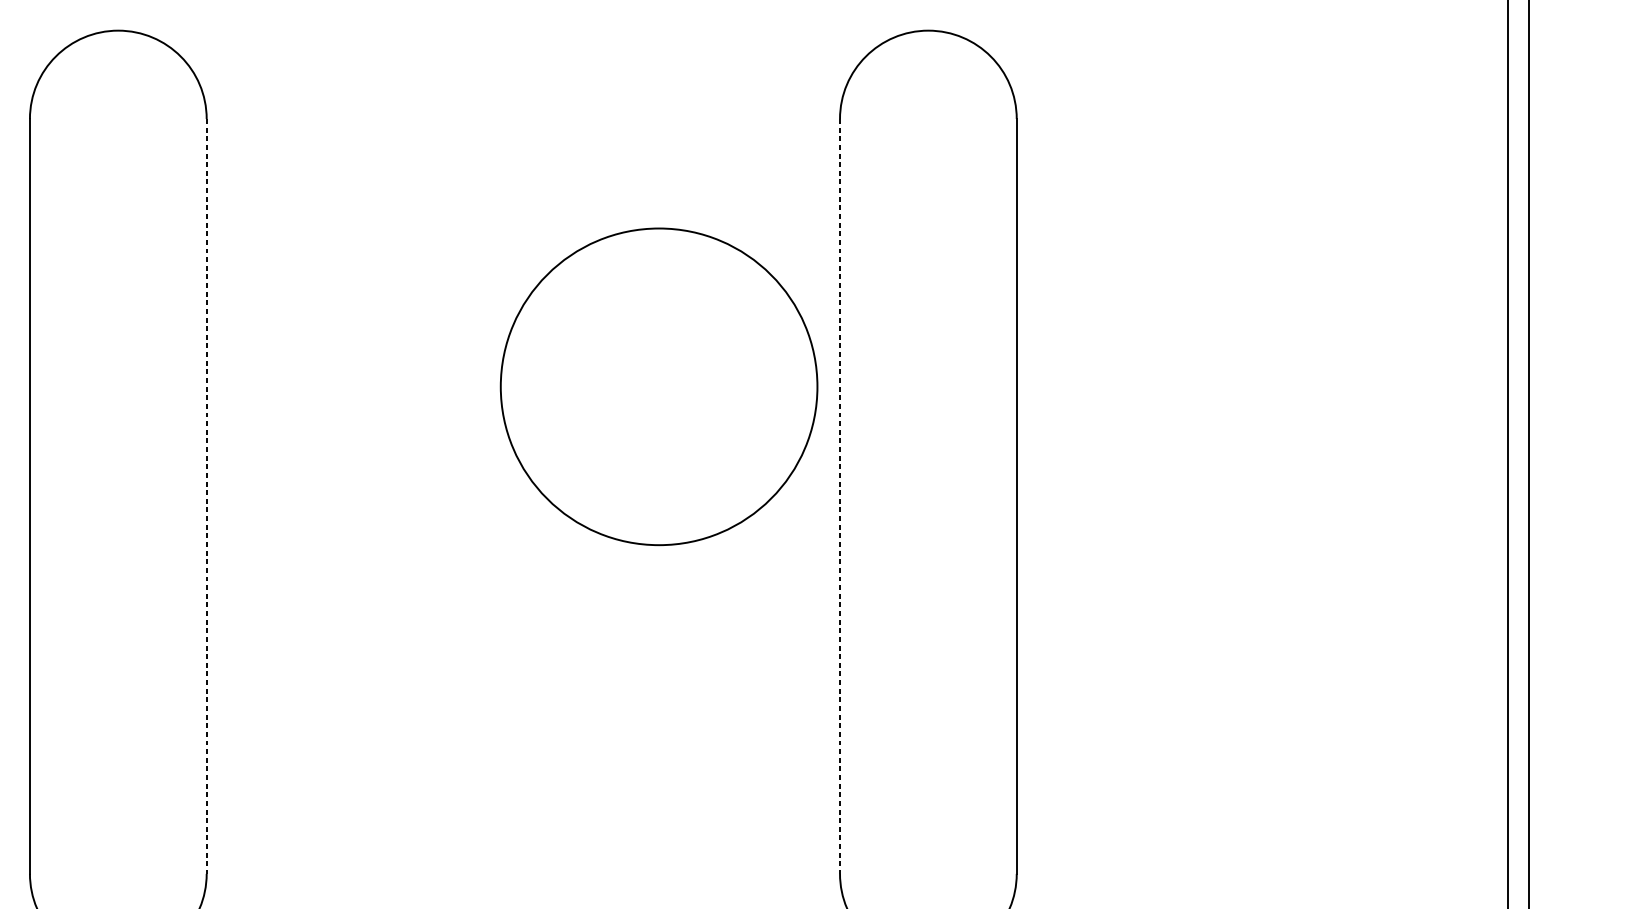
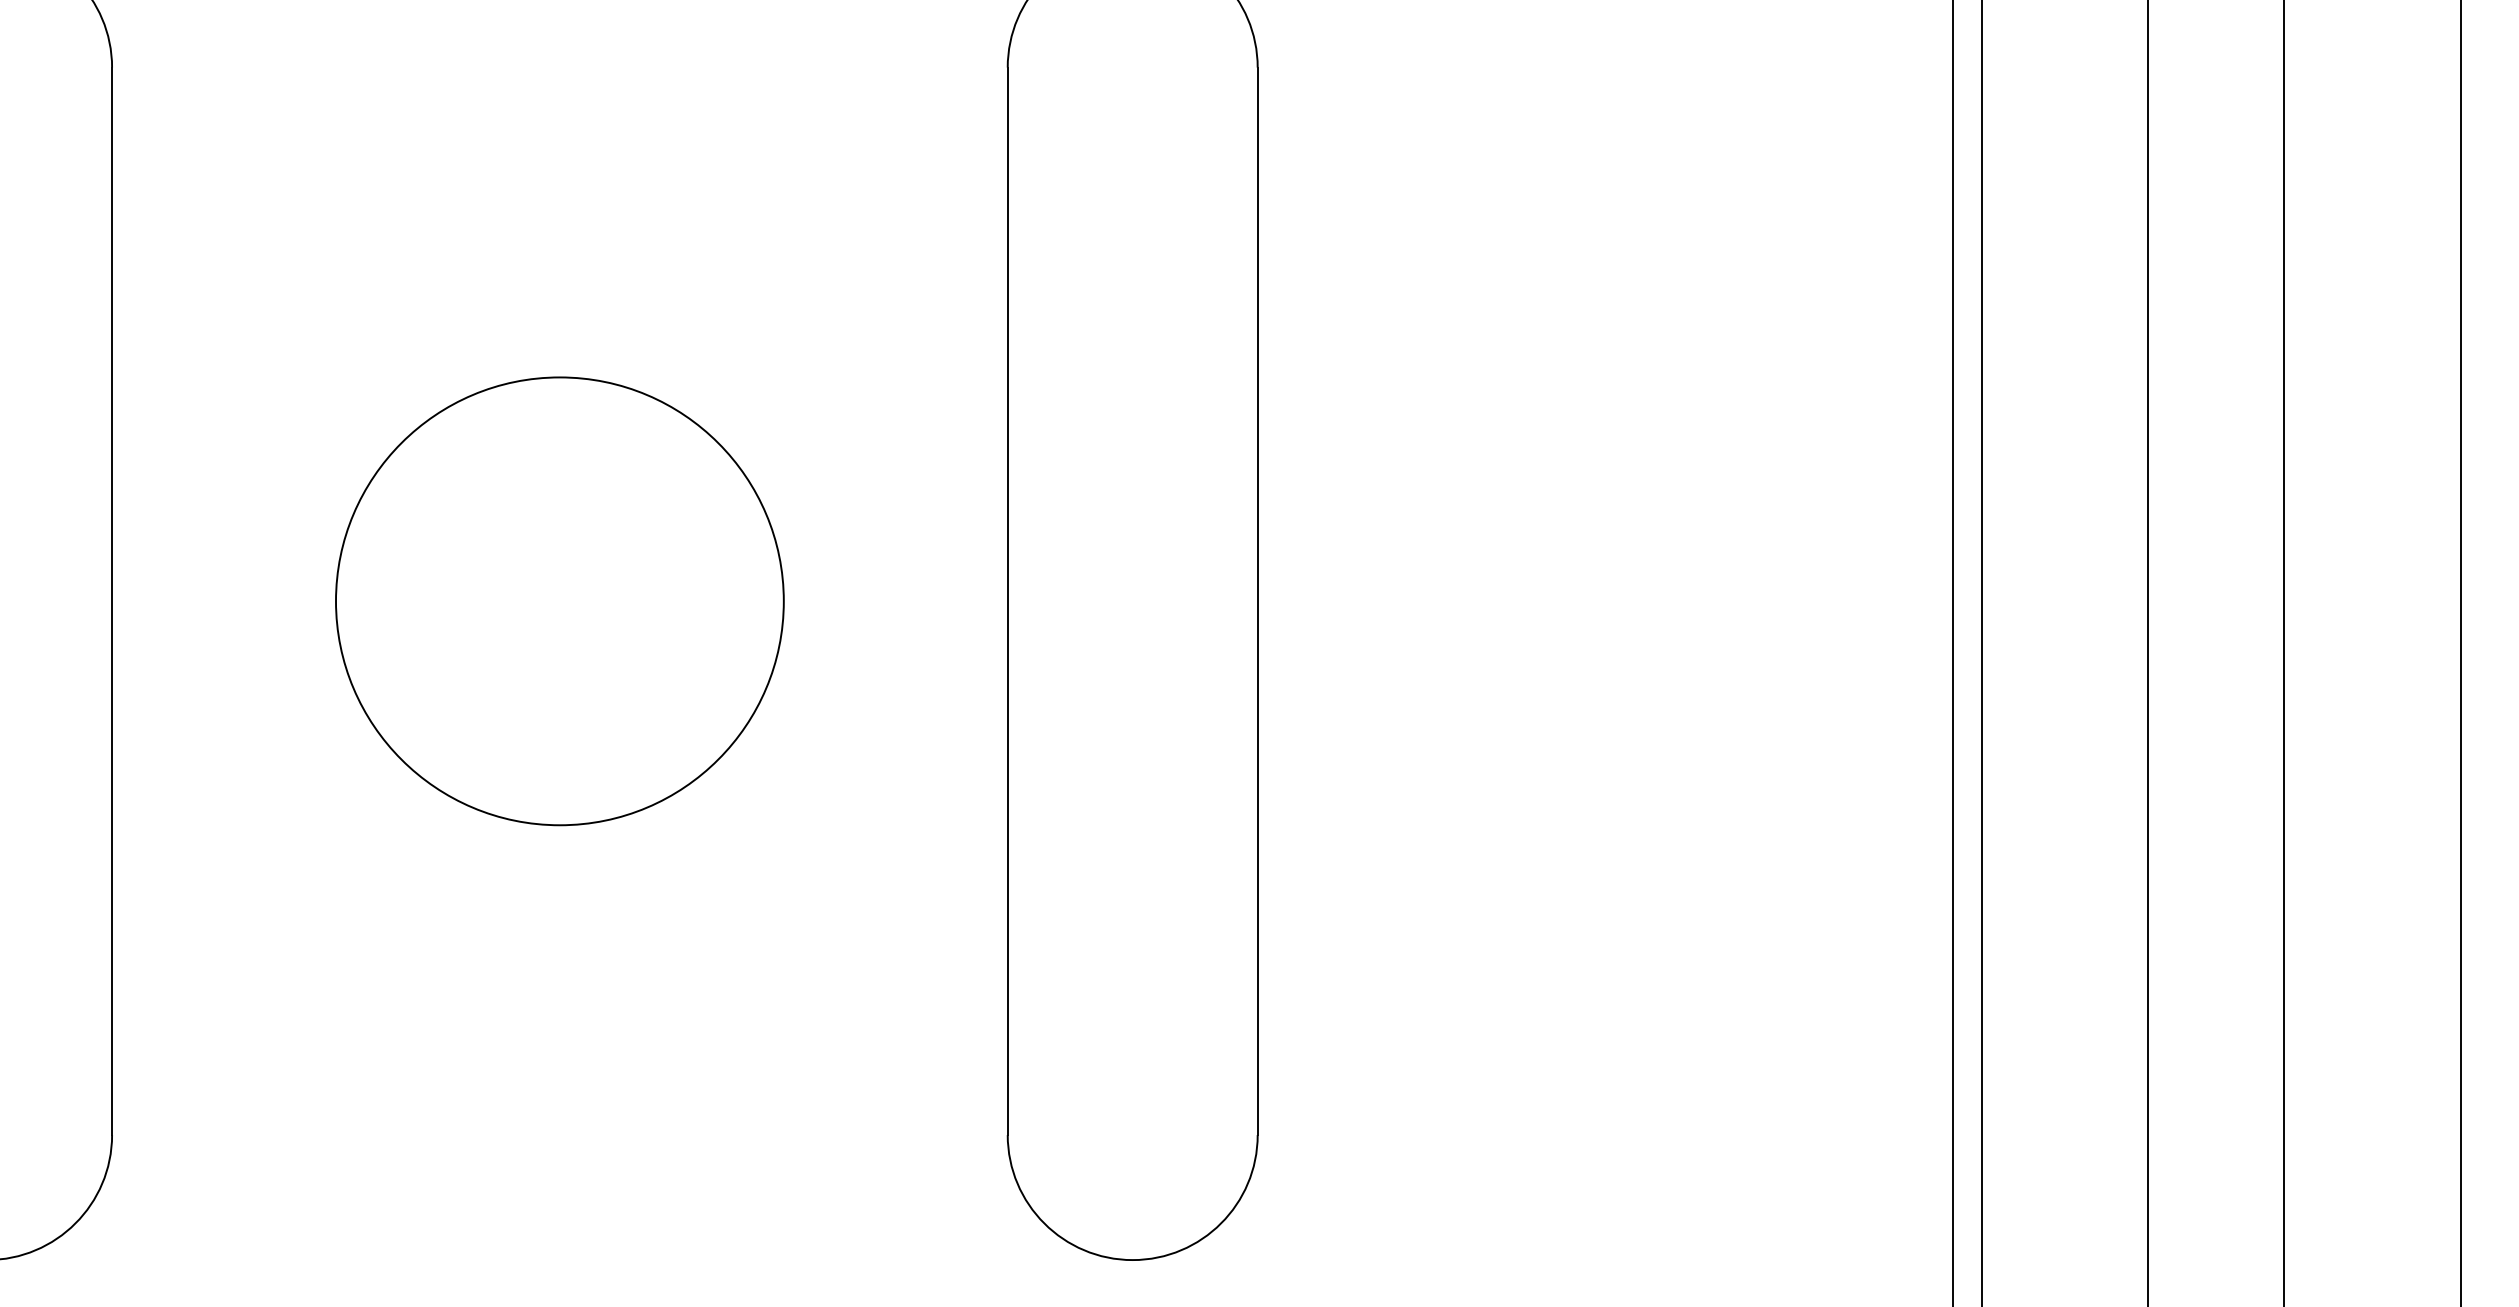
circle: (658, 386) -> (559, 601), moved
line: (206, 496) -> (112, 601), dashed -> solid
line: (839, 496) -> (1007, 601), dashed -> solid

